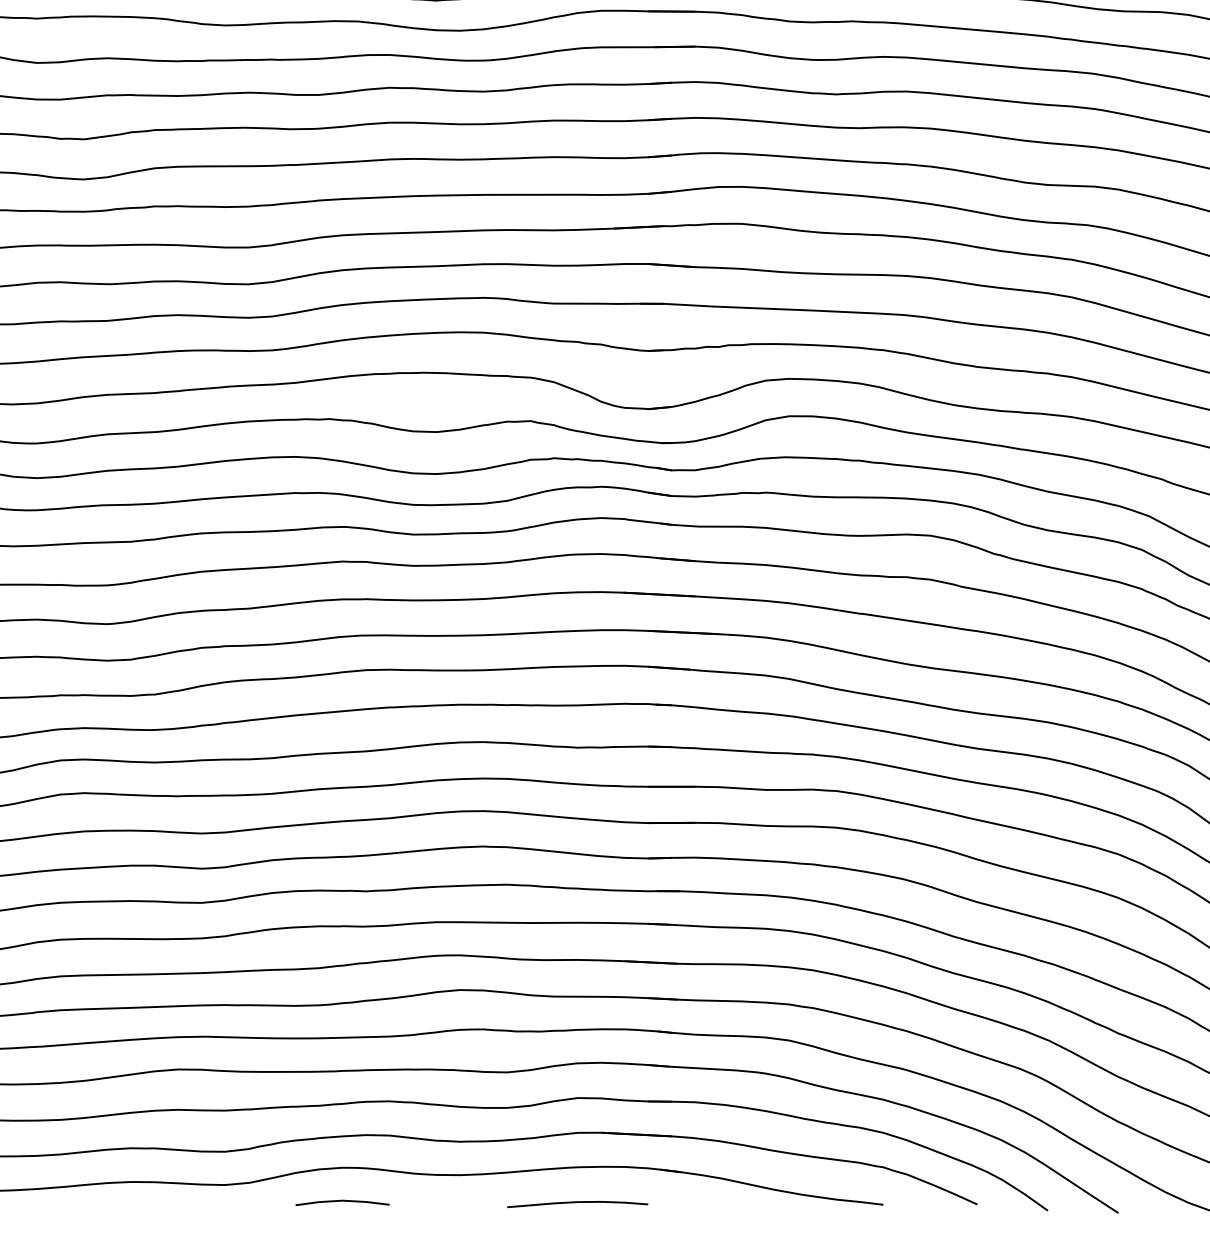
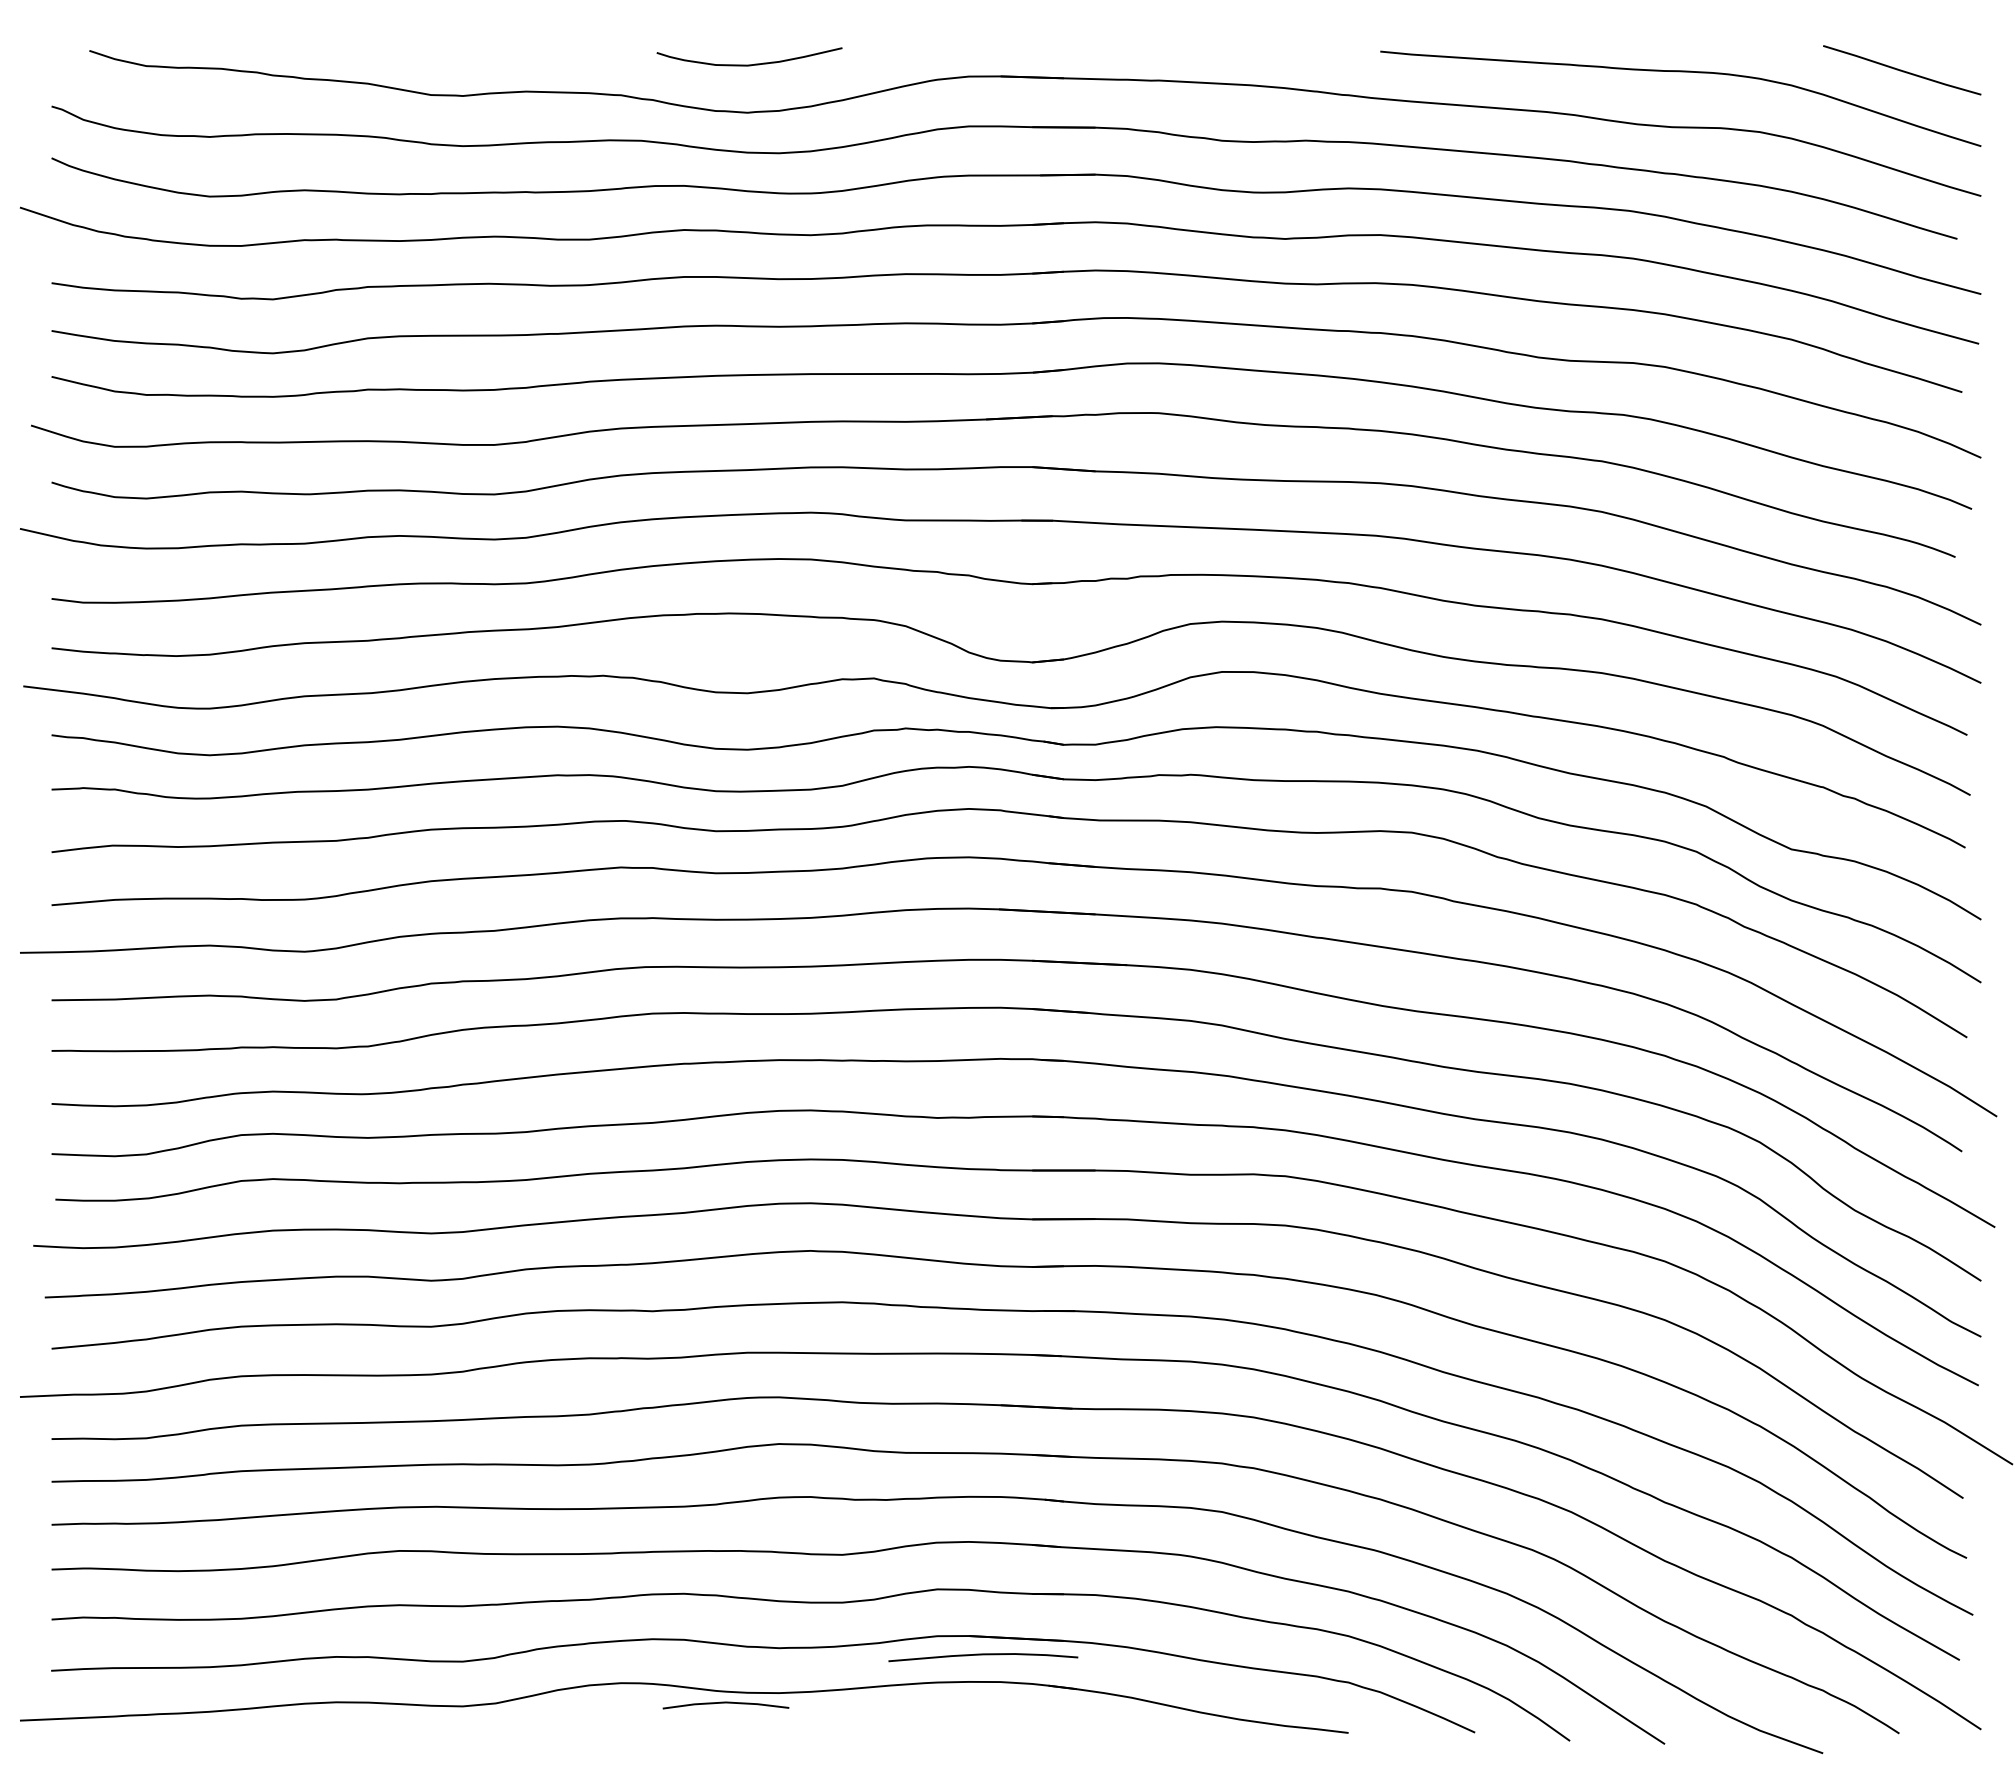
line: (342, 1201) -> (725, 1703), moved
curve: (577, 1202) -> (983, 1655), moved

